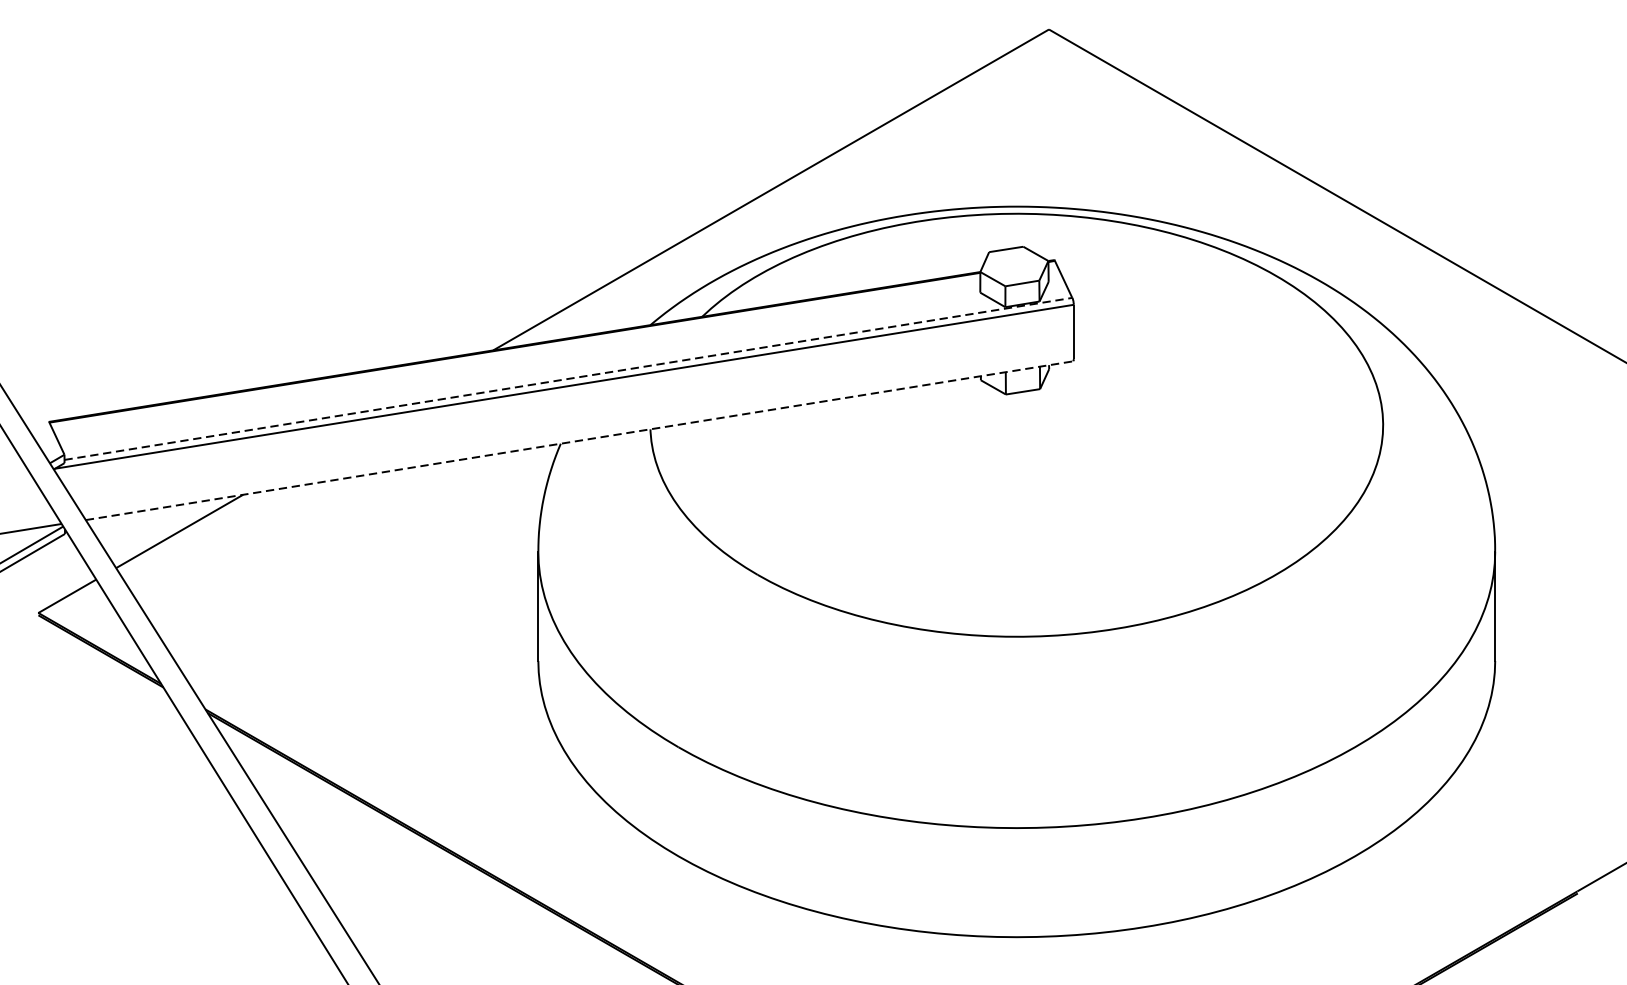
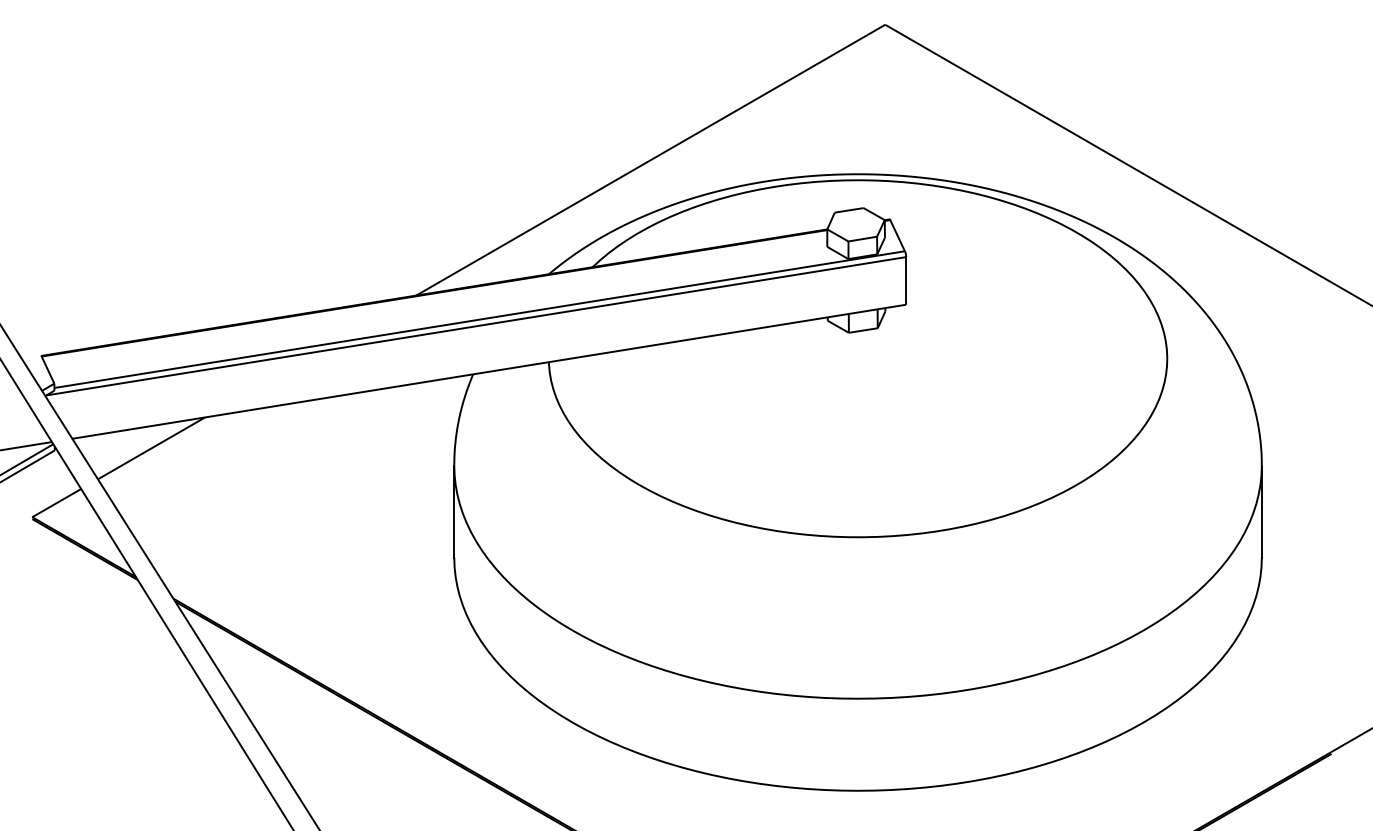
line: (568, 378) -> (479, 319), dashed -> solid
line: (580, 440) -> (489, 371), dashed -> solid

